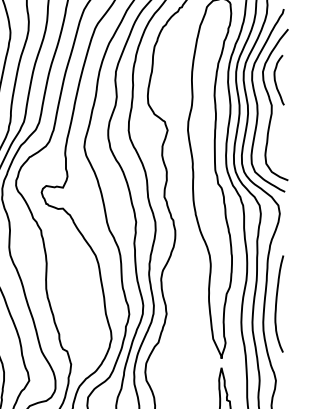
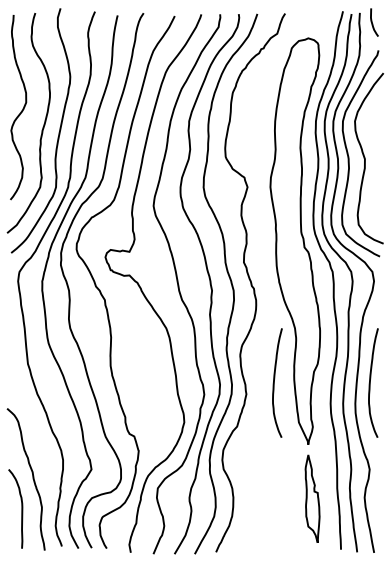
curve: (275, 80) -> (369, 130), removed
curve: (191, 303) -> (274, 382), added

